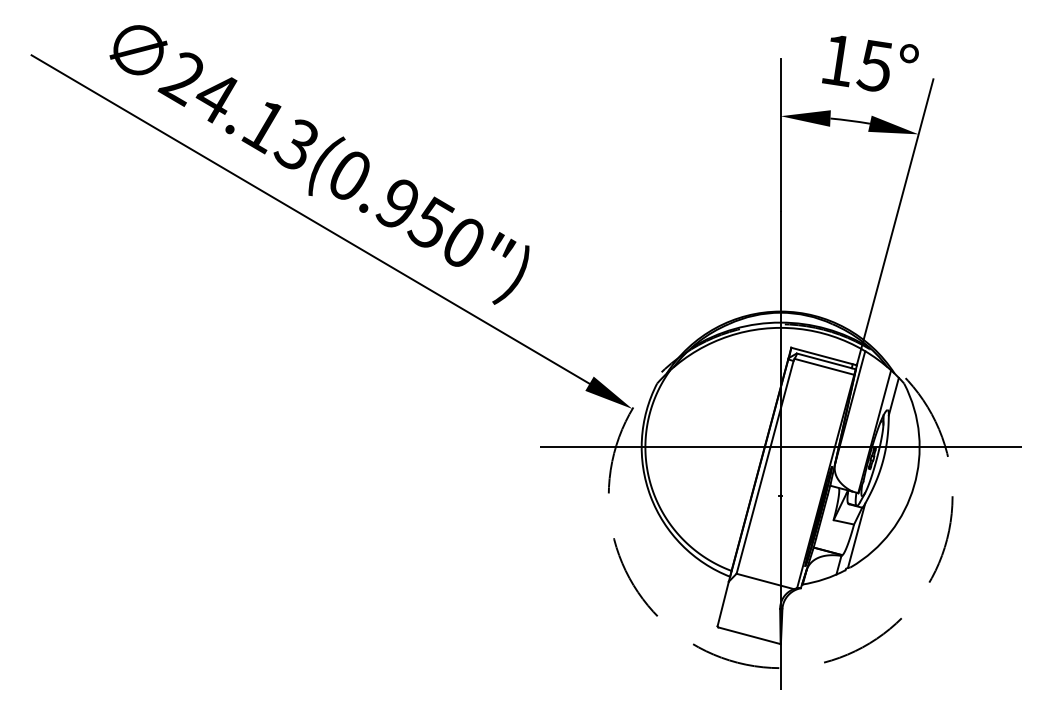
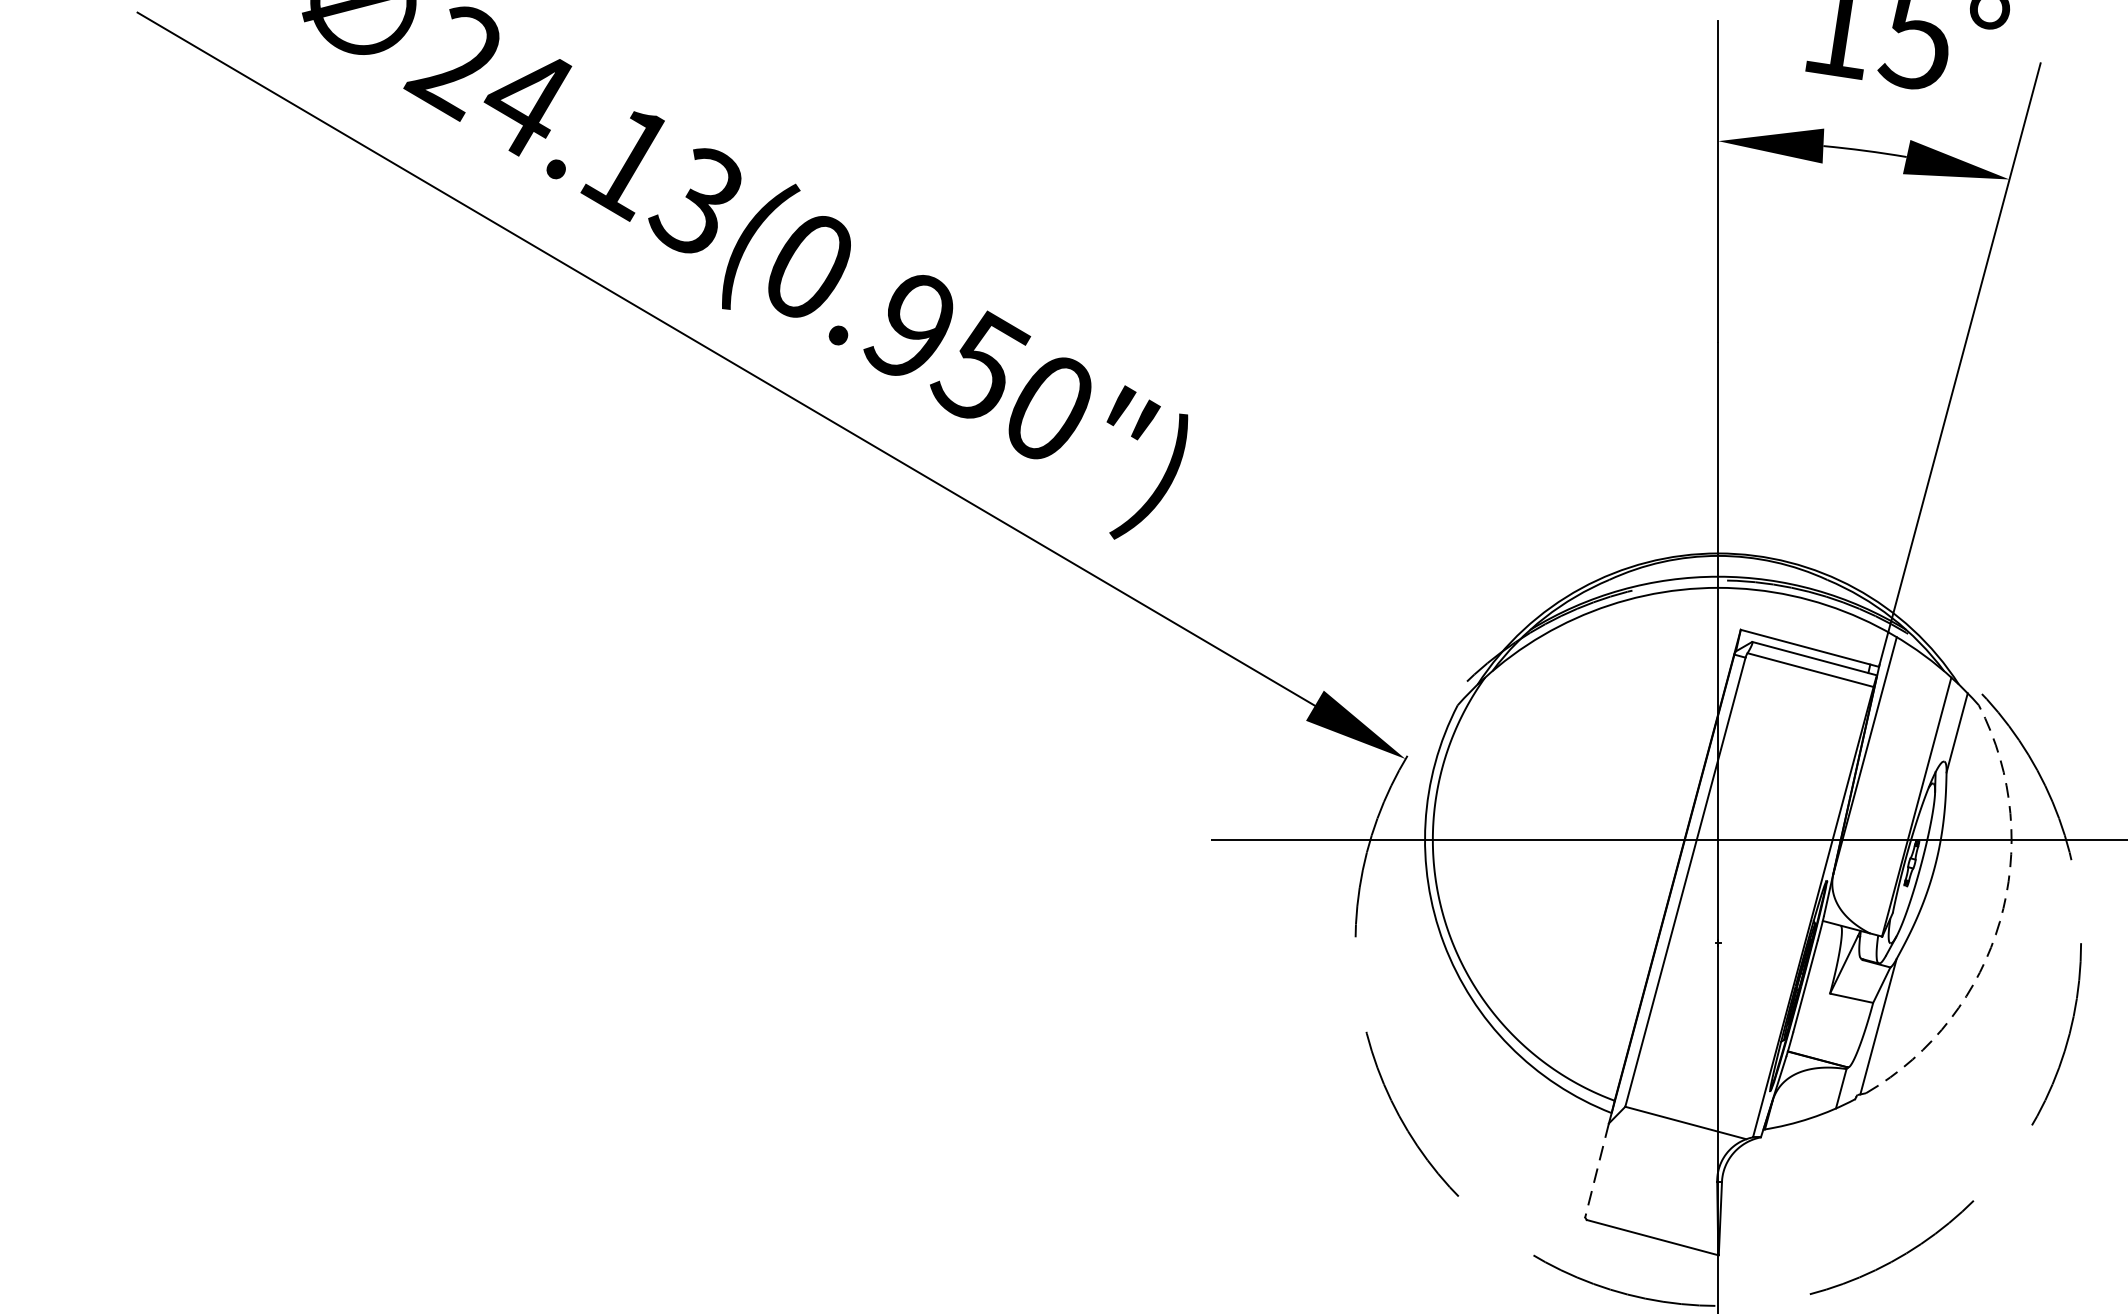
arc: (914, 486) -> (2000, 922), solid -> dashed
line: (723, 604) -> (1597, 1171), solid -> dashed

